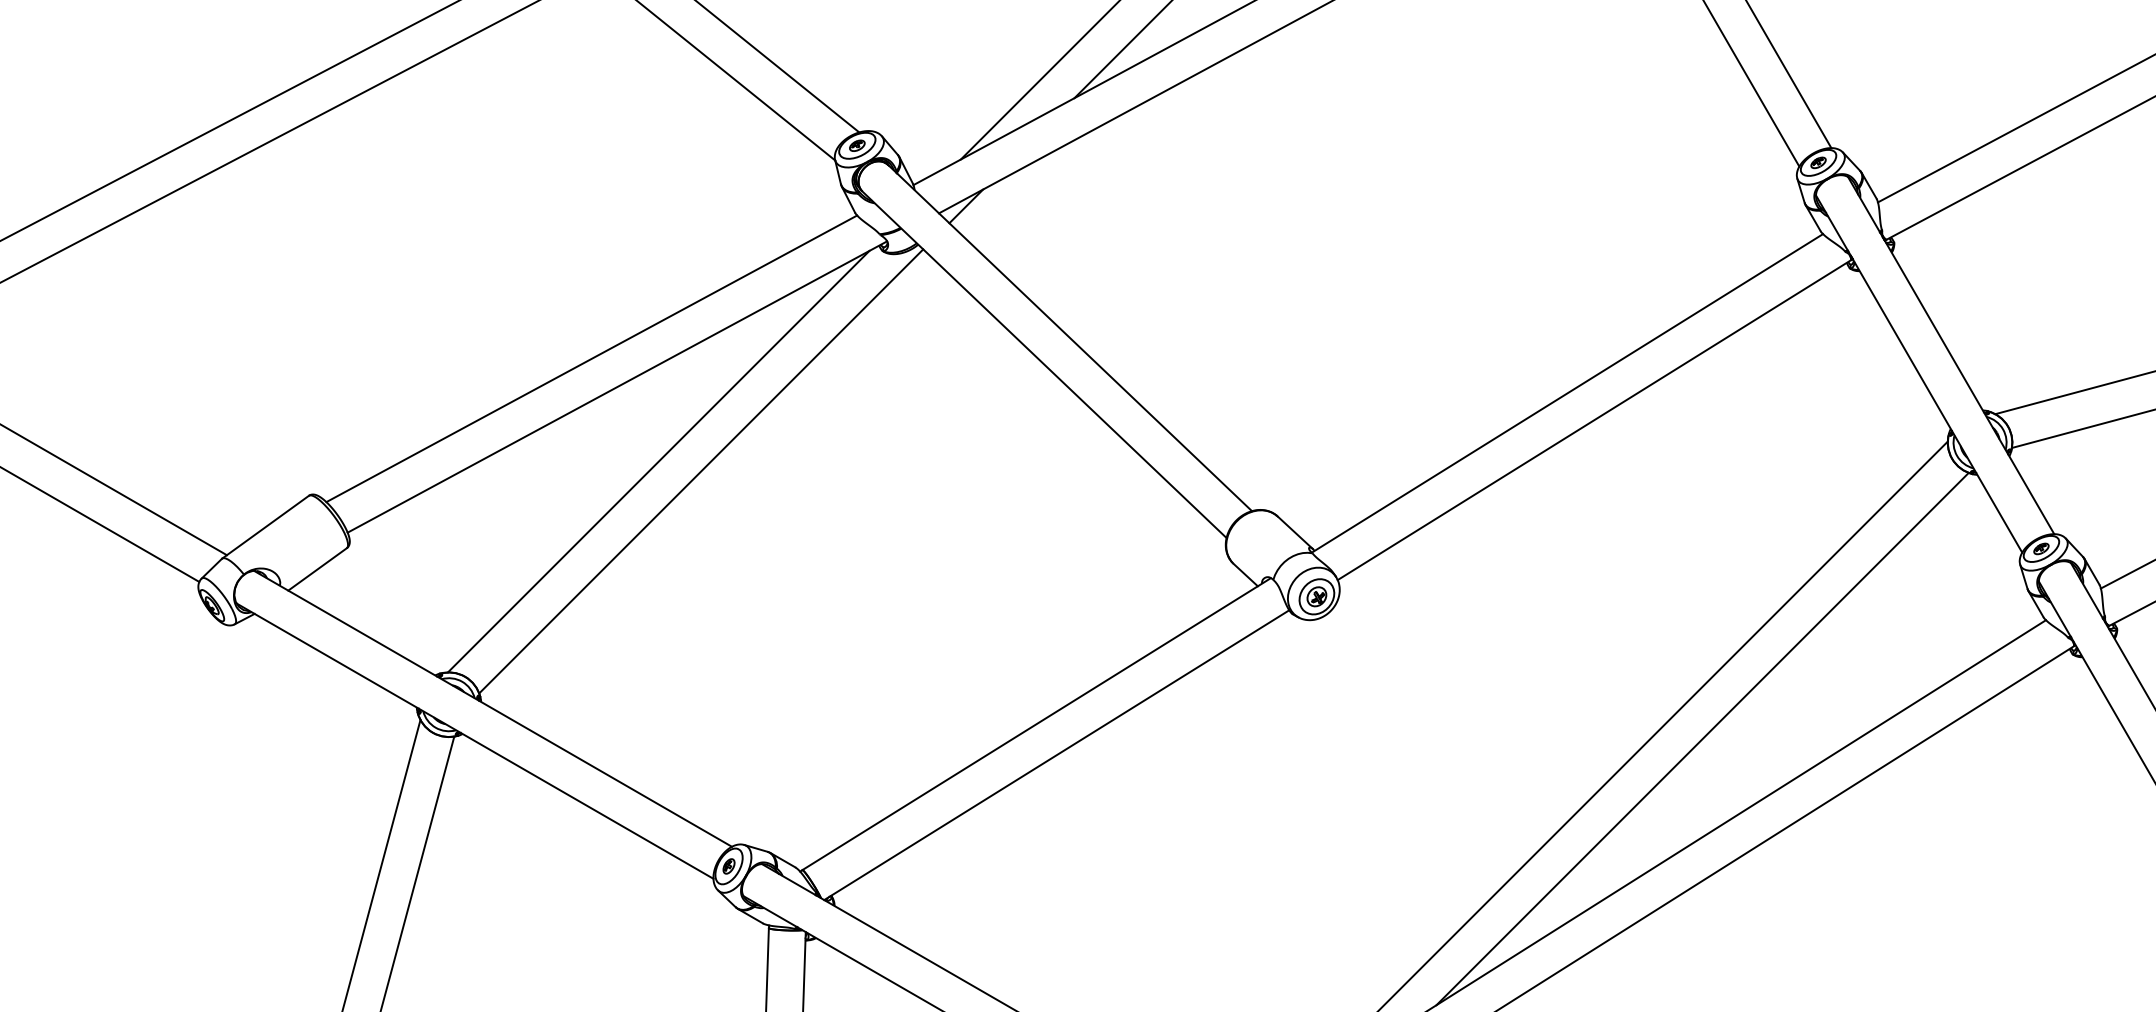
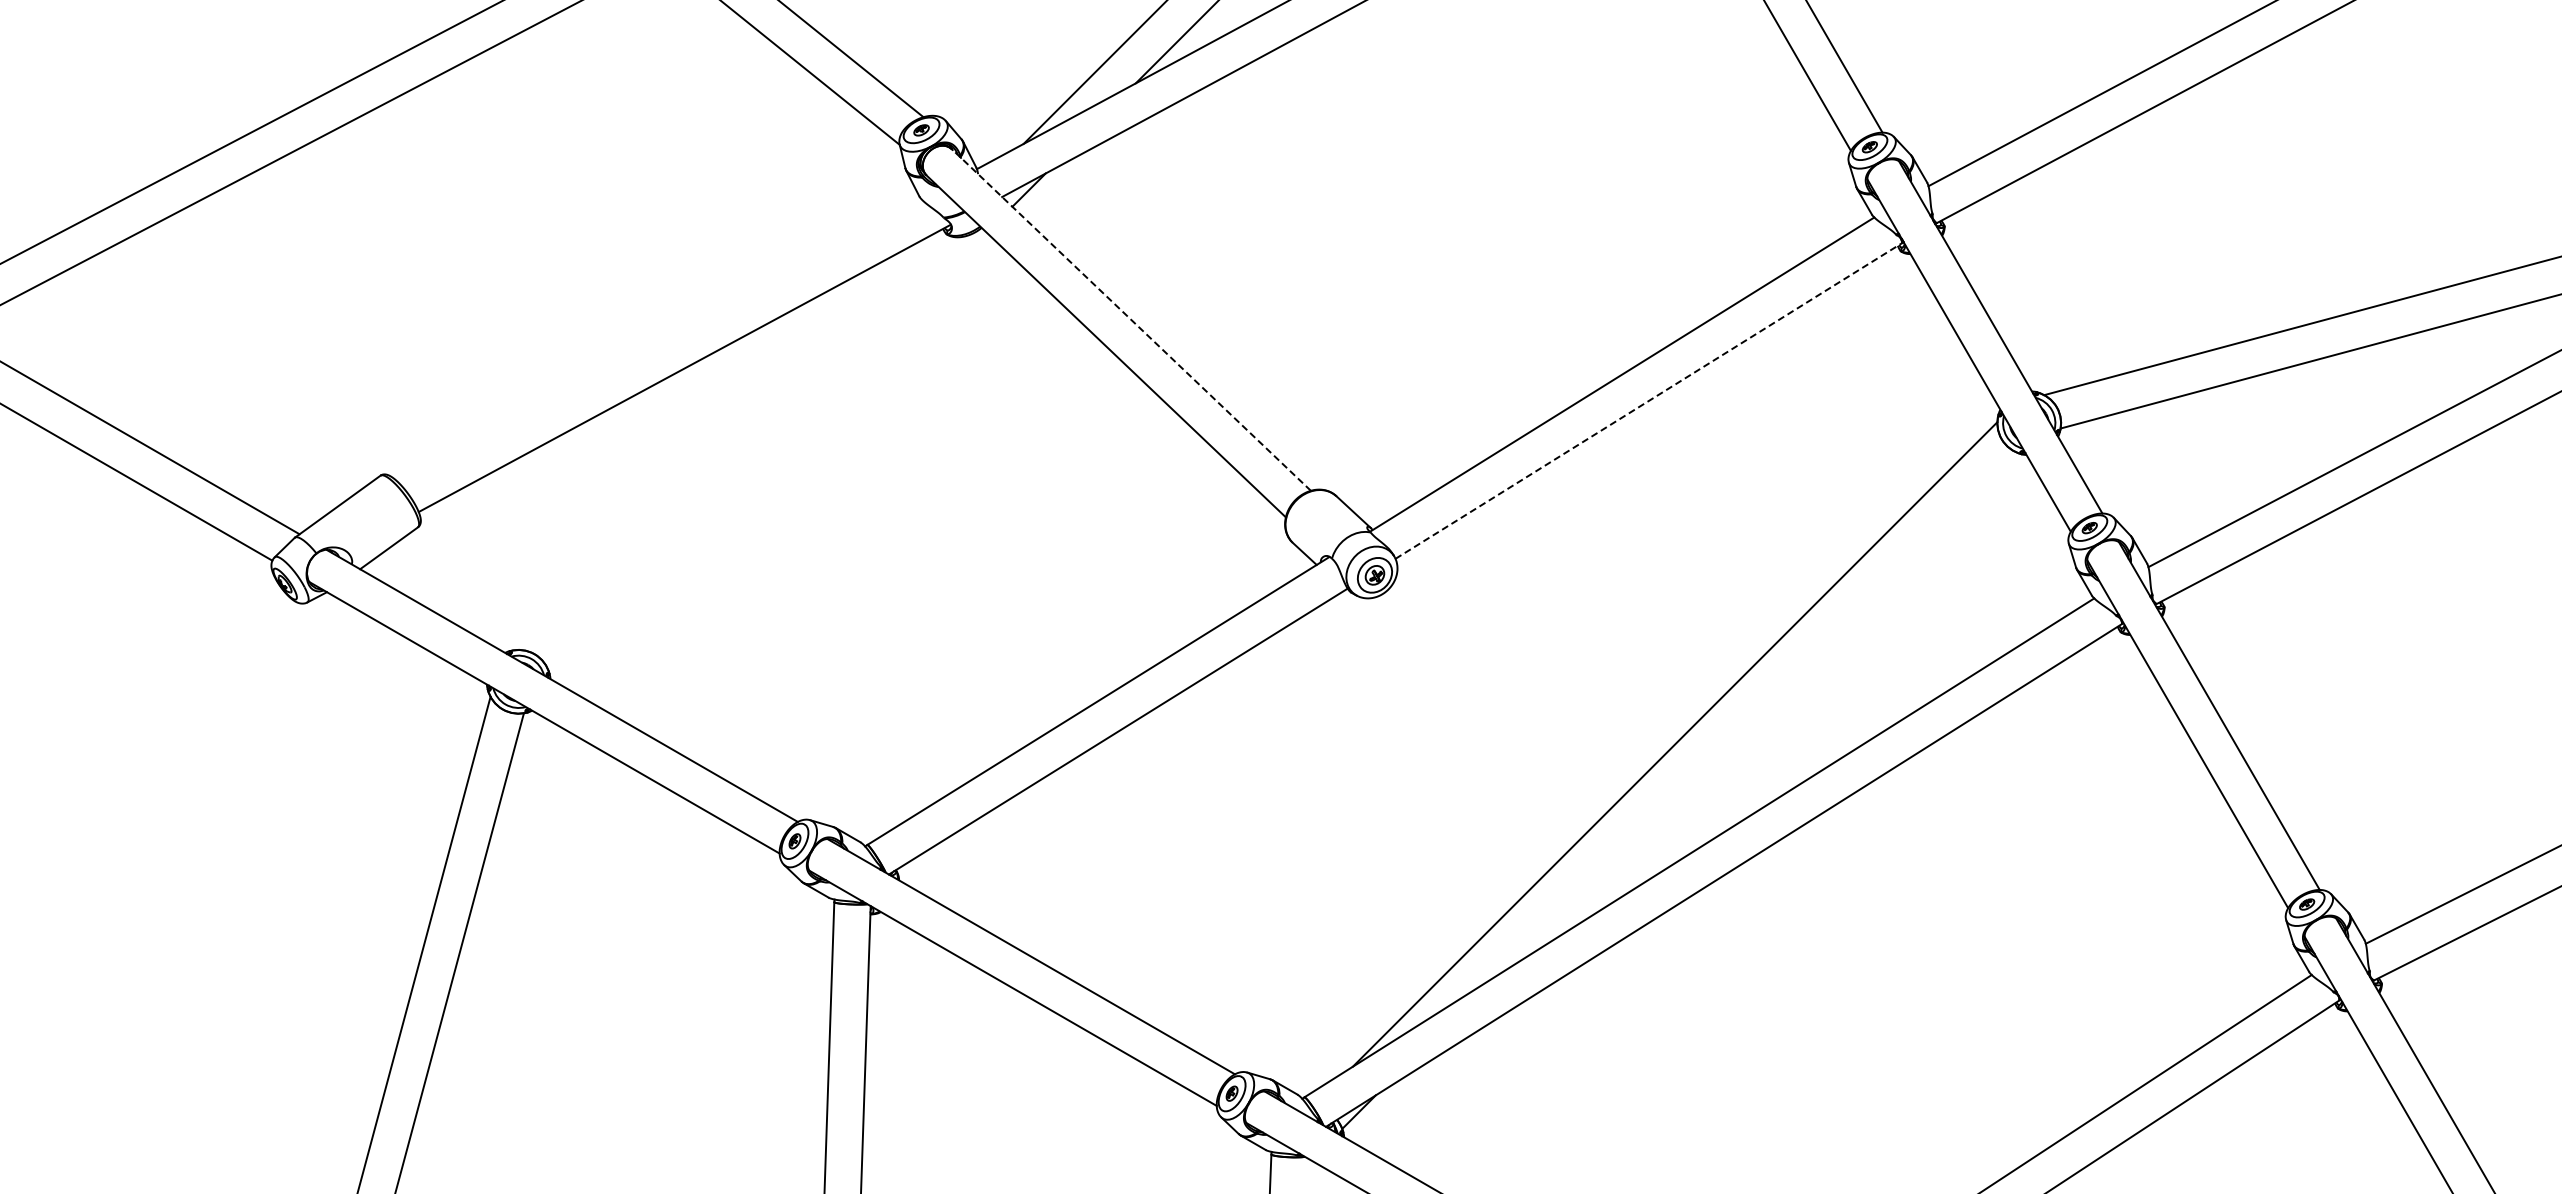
line: (1070, 337) -> (1131, 319), solid -> dashed
line: (591, 358) -> (659, 340), removed
line: (1594, 419) -> (1648, 400), solid -> dashed
line: (658, 461) -> (725, 441), removed
line: (701, 471) -> (767, 451), removed
line: (1702, 738) -> (1755, 715), removed

